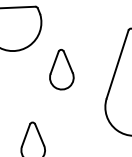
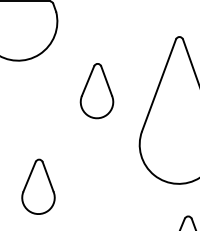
part: (61, 70) -> (96, 91), moved

